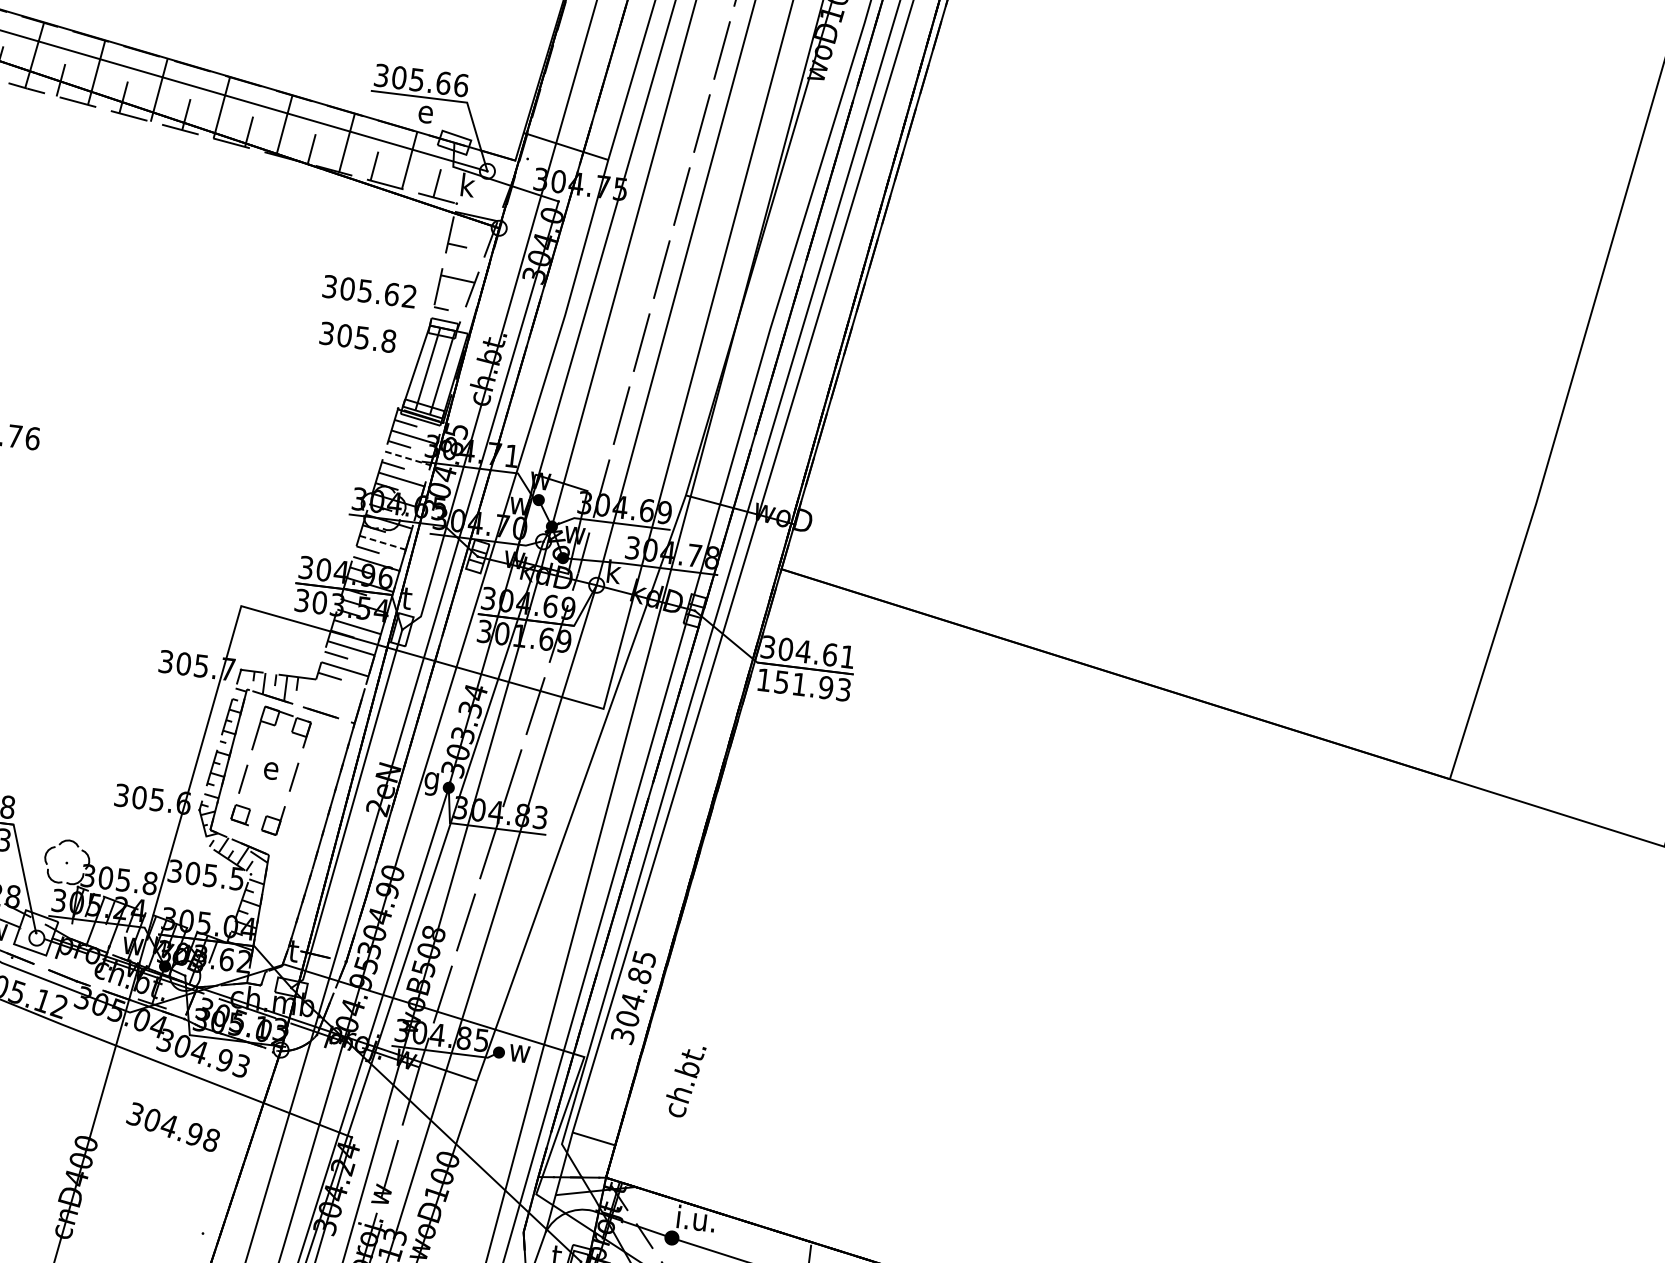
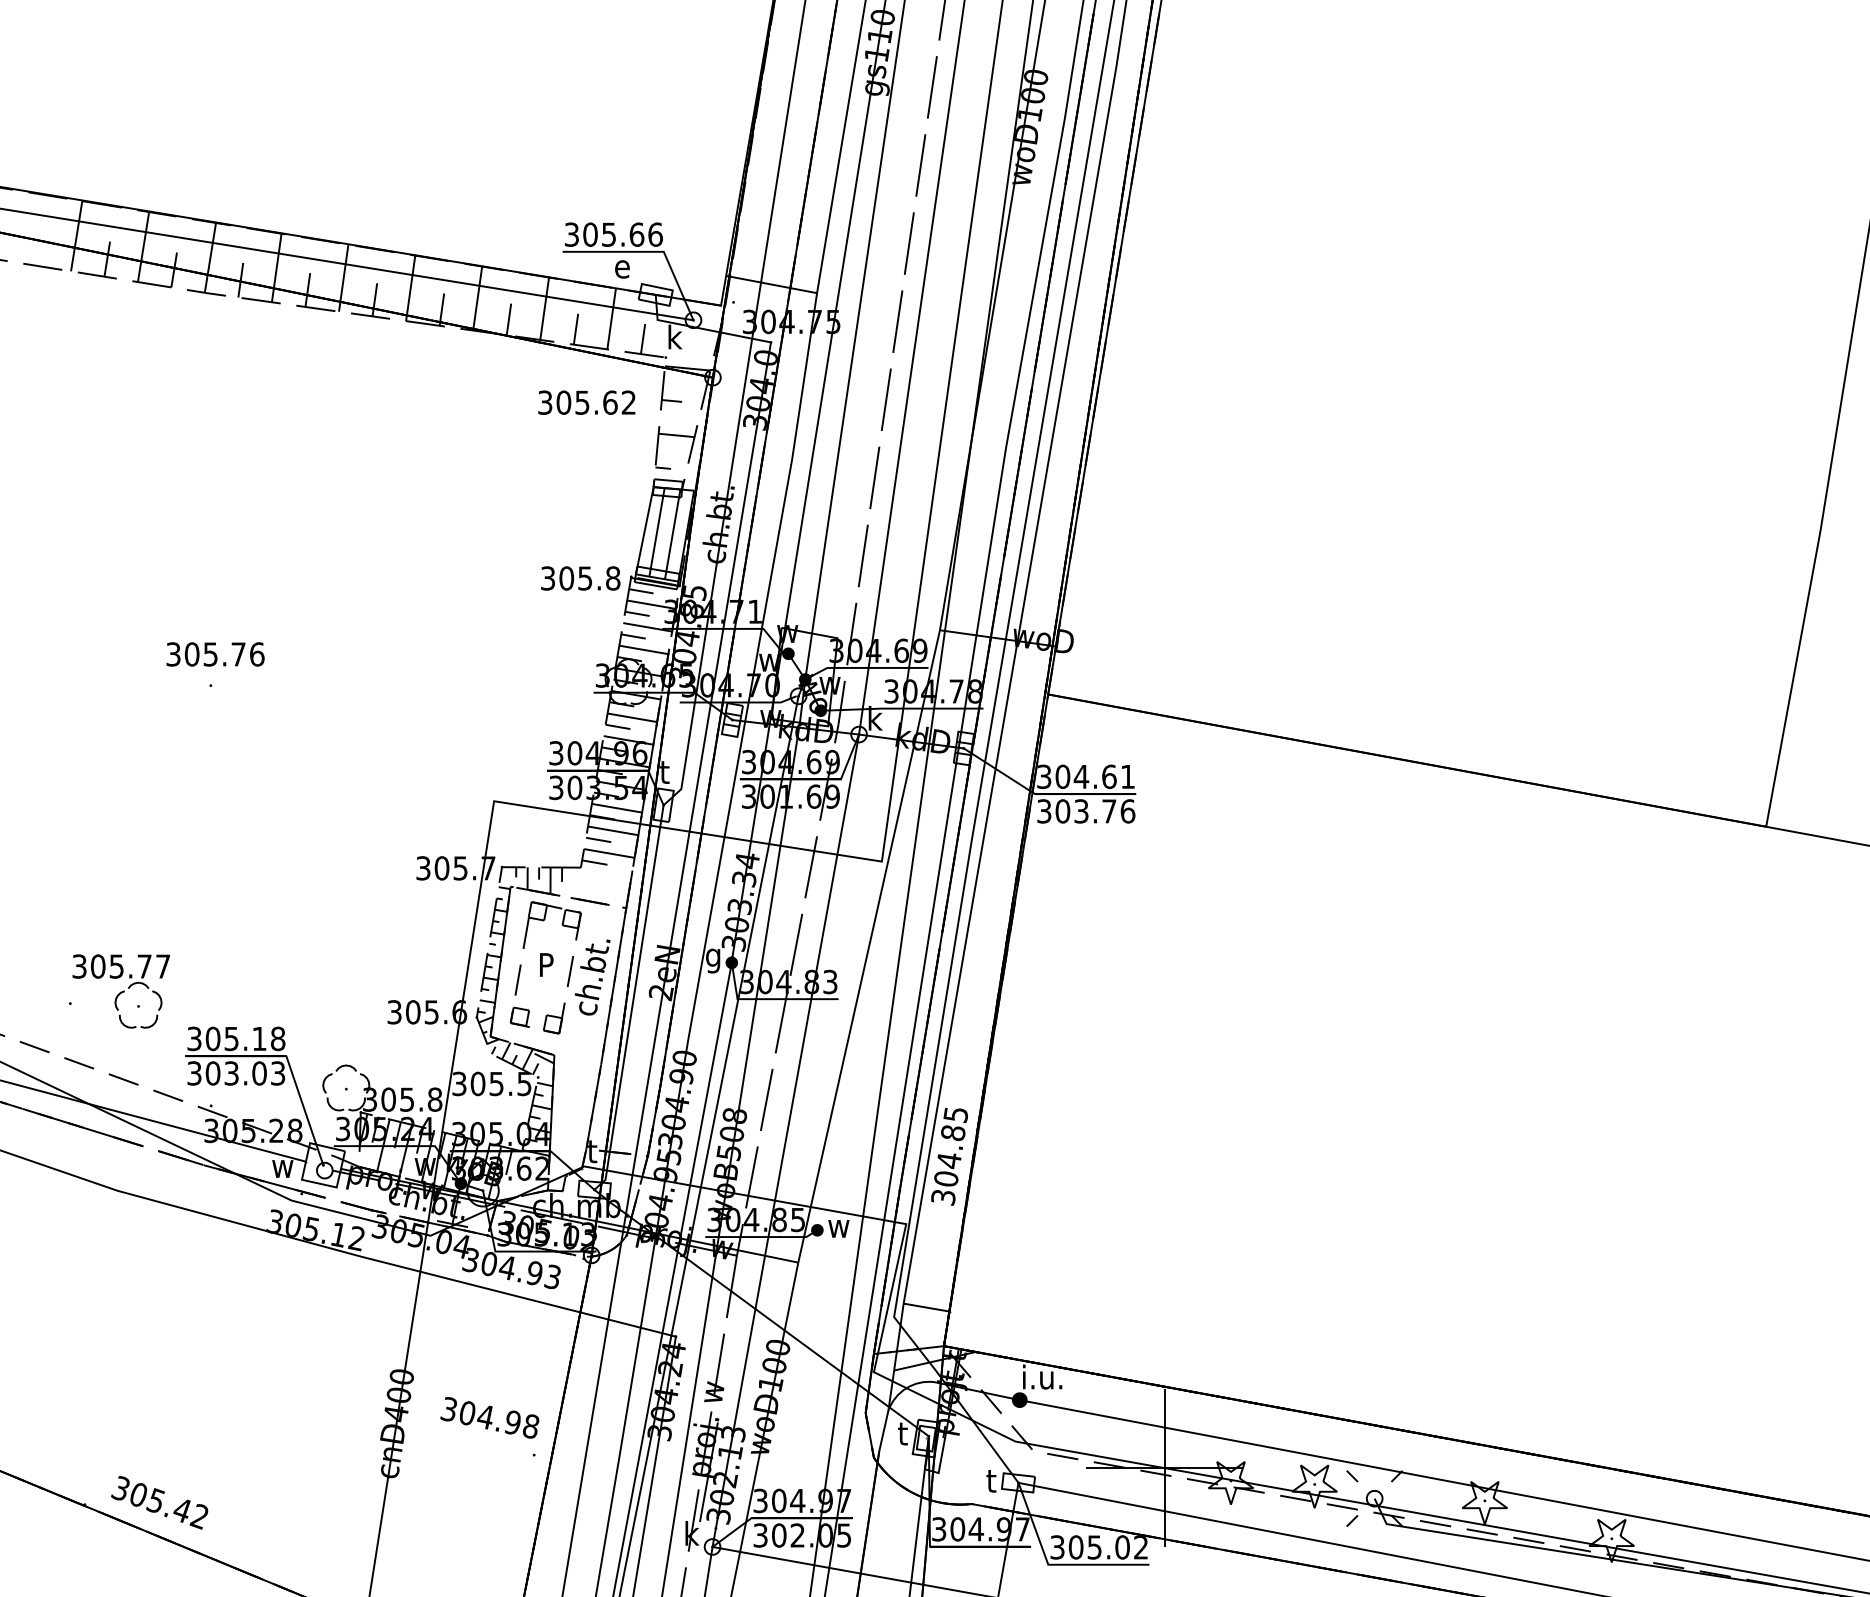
text: (369, 291) -> (586, 402), moved
text: (357, 337) -> (580, 578), moved
line: (407, 458) -> (647, 627), dashed -> solid
line: (382, 542) -> (632, 717), dashed -> solid
text: (804, 685) -> (1086, 811), 151.93 -> 303.76
text: (271, 768) -> (545, 965), e -> P
text: (685, 1081) -> (592, 977), moved
text: (172, 1126) -> (489, 1417), moved

